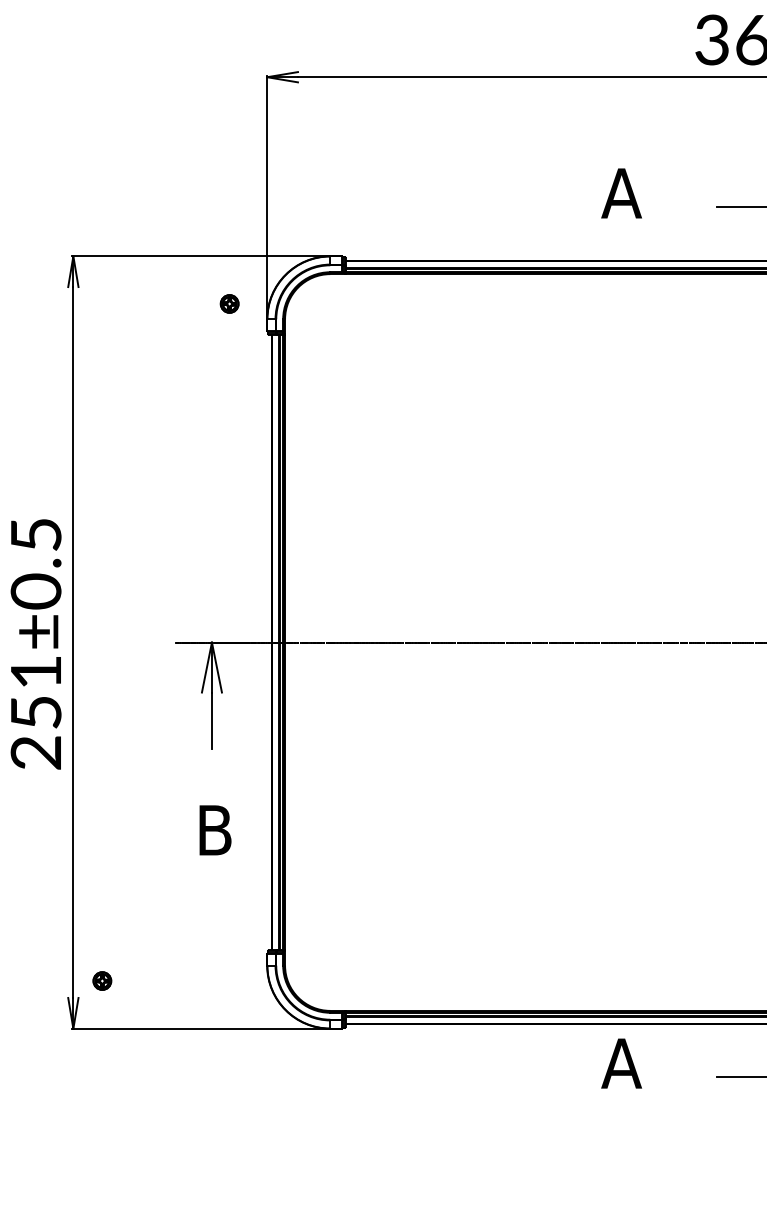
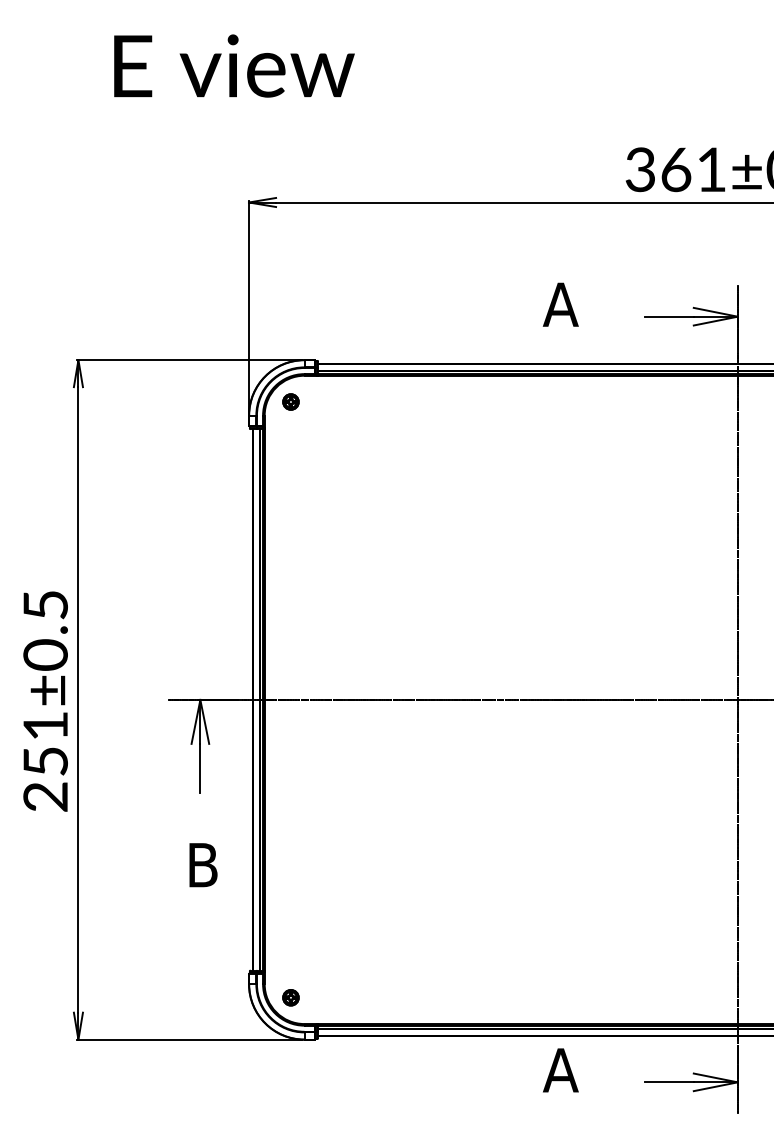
part: (229, 303) -> (290, 401), moved
part: (101, 980) -> (290, 997), moved

